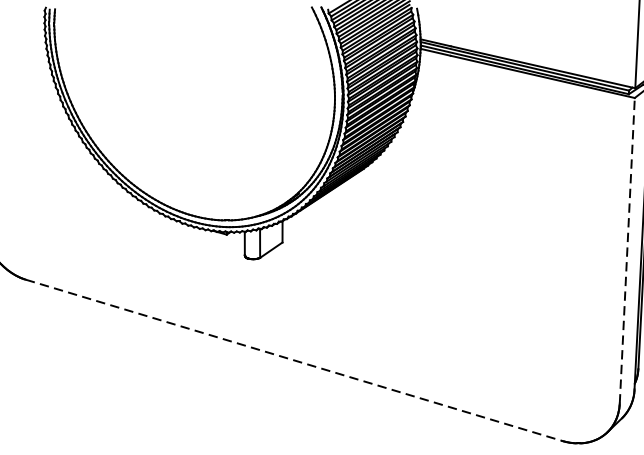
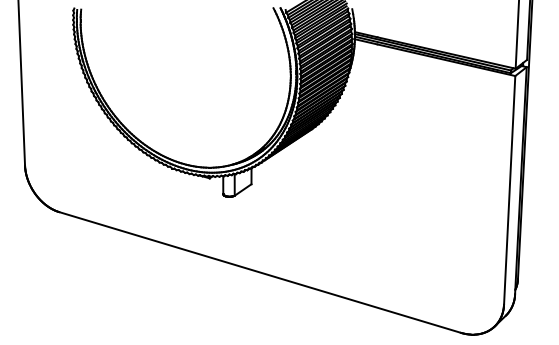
line: (627, 250) -> (509, 190), dashed -> solid
line: (294, 360) -> (260, 272), dashed -> solid

